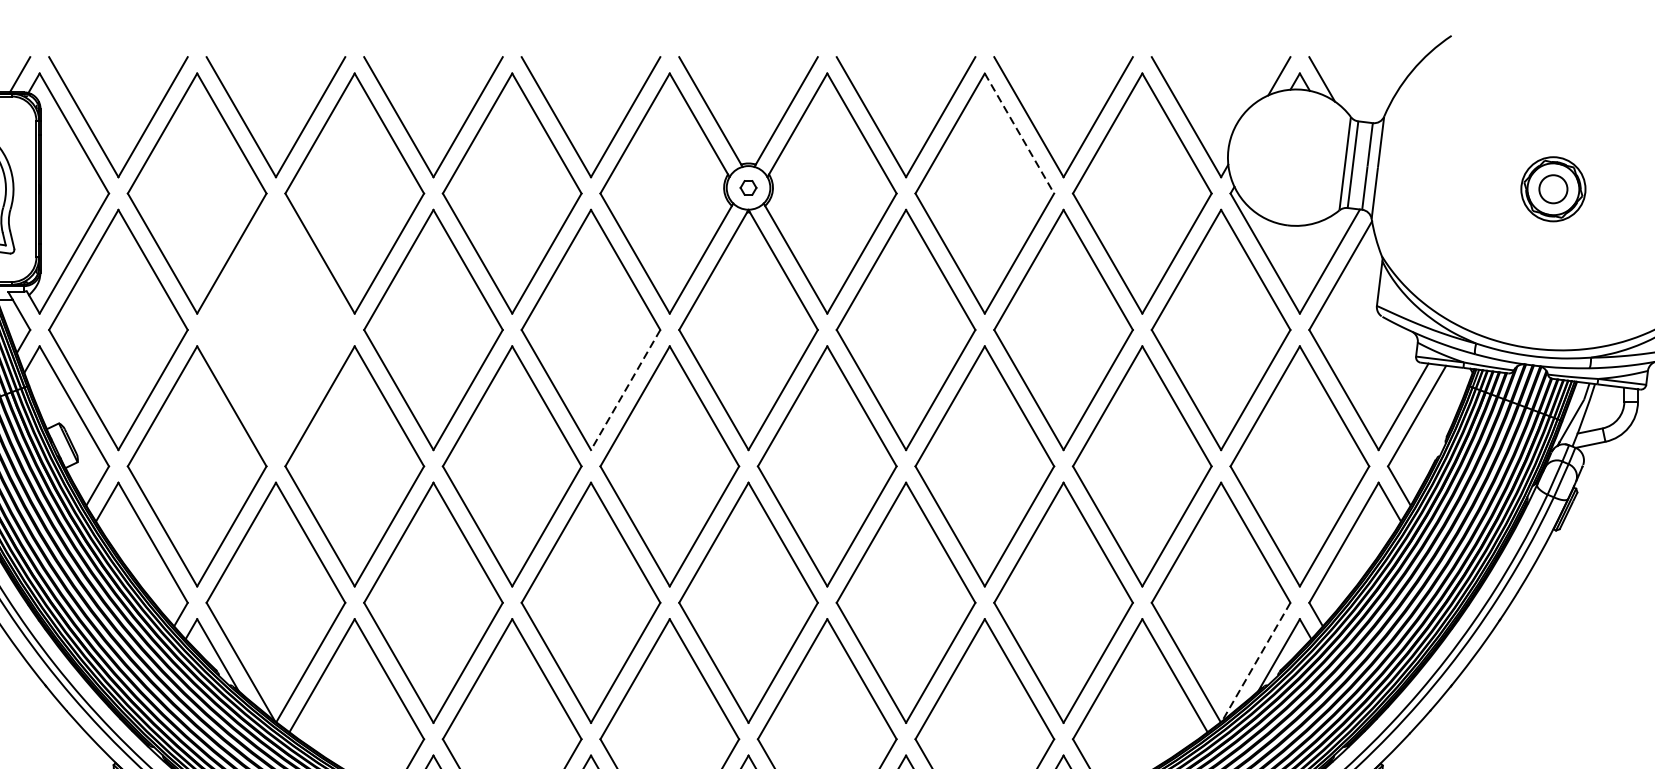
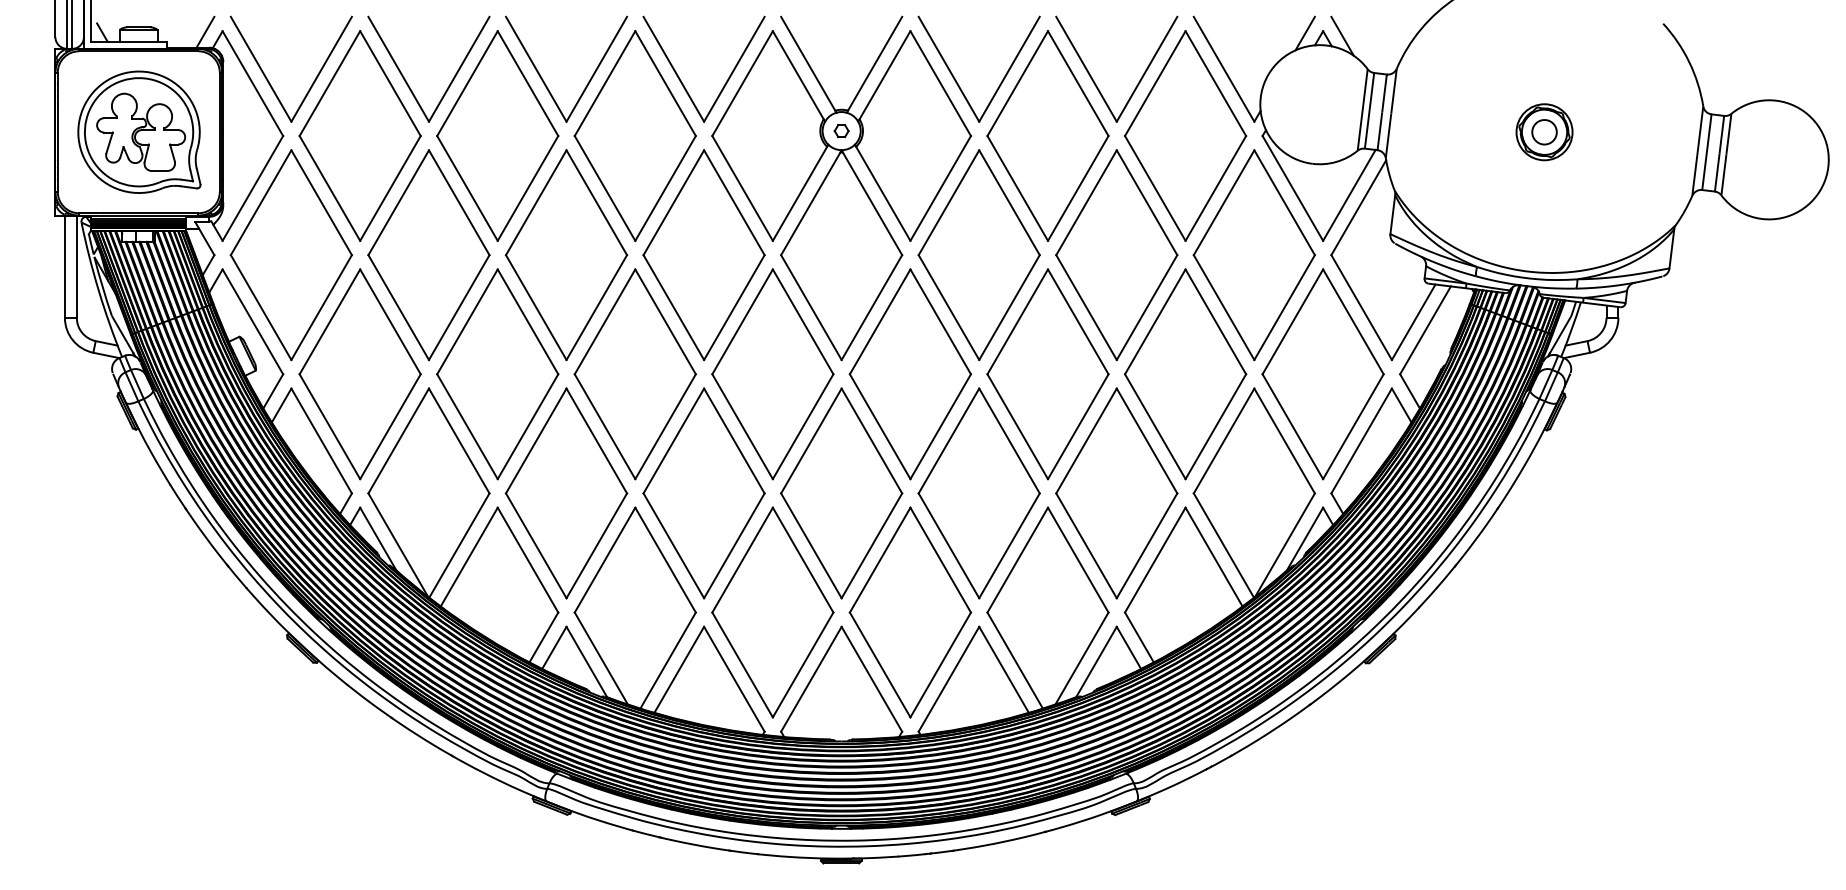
line: (1019, 133) -> (1078, 83), dashed -> solid
part: (275, 329) -> (428, 254), added
line: (625, 389) -> (734, 307), dashed -> solid
line: (1256, 662) -> (1285, 545), dashed -> solid

